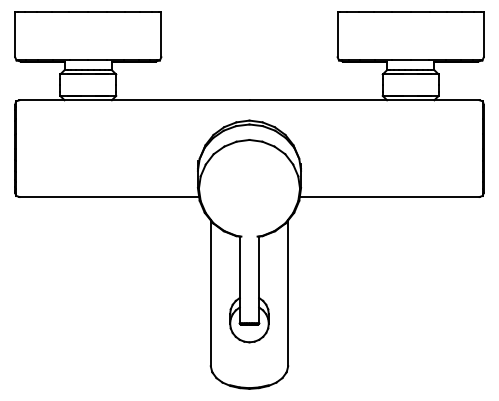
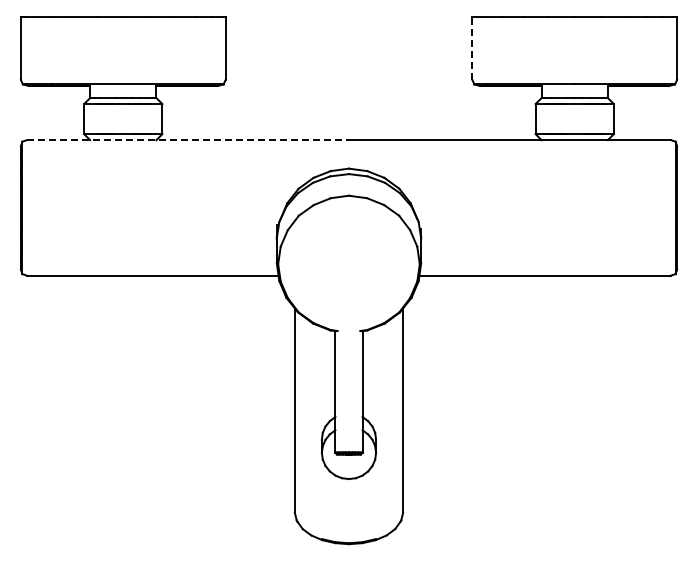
line: (337, 34) -> (472, 48), solid -> dashed
line: (134, 100) -> (188, 140), solid -> dashed

